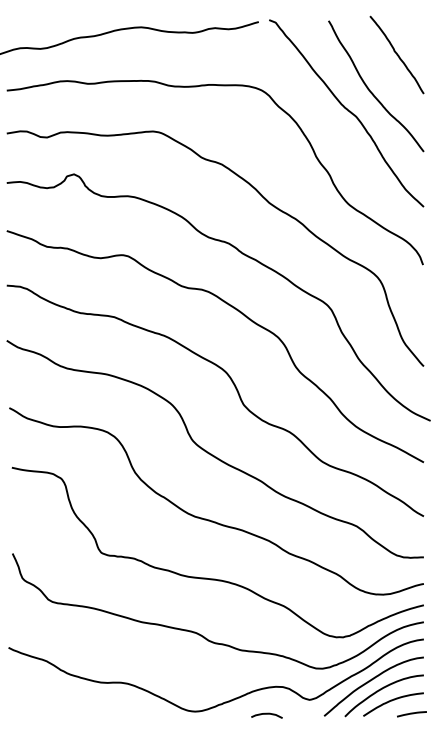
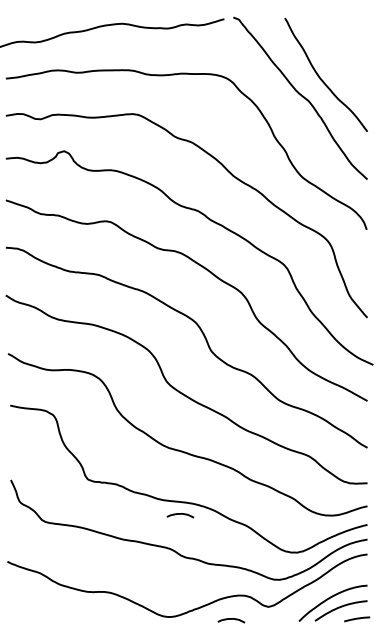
curve: (396, 54) -> (343, 47), removed
curve: (208, 593) -> (180, 514), added
curve: (369, 682) -> (320, 591), removed

